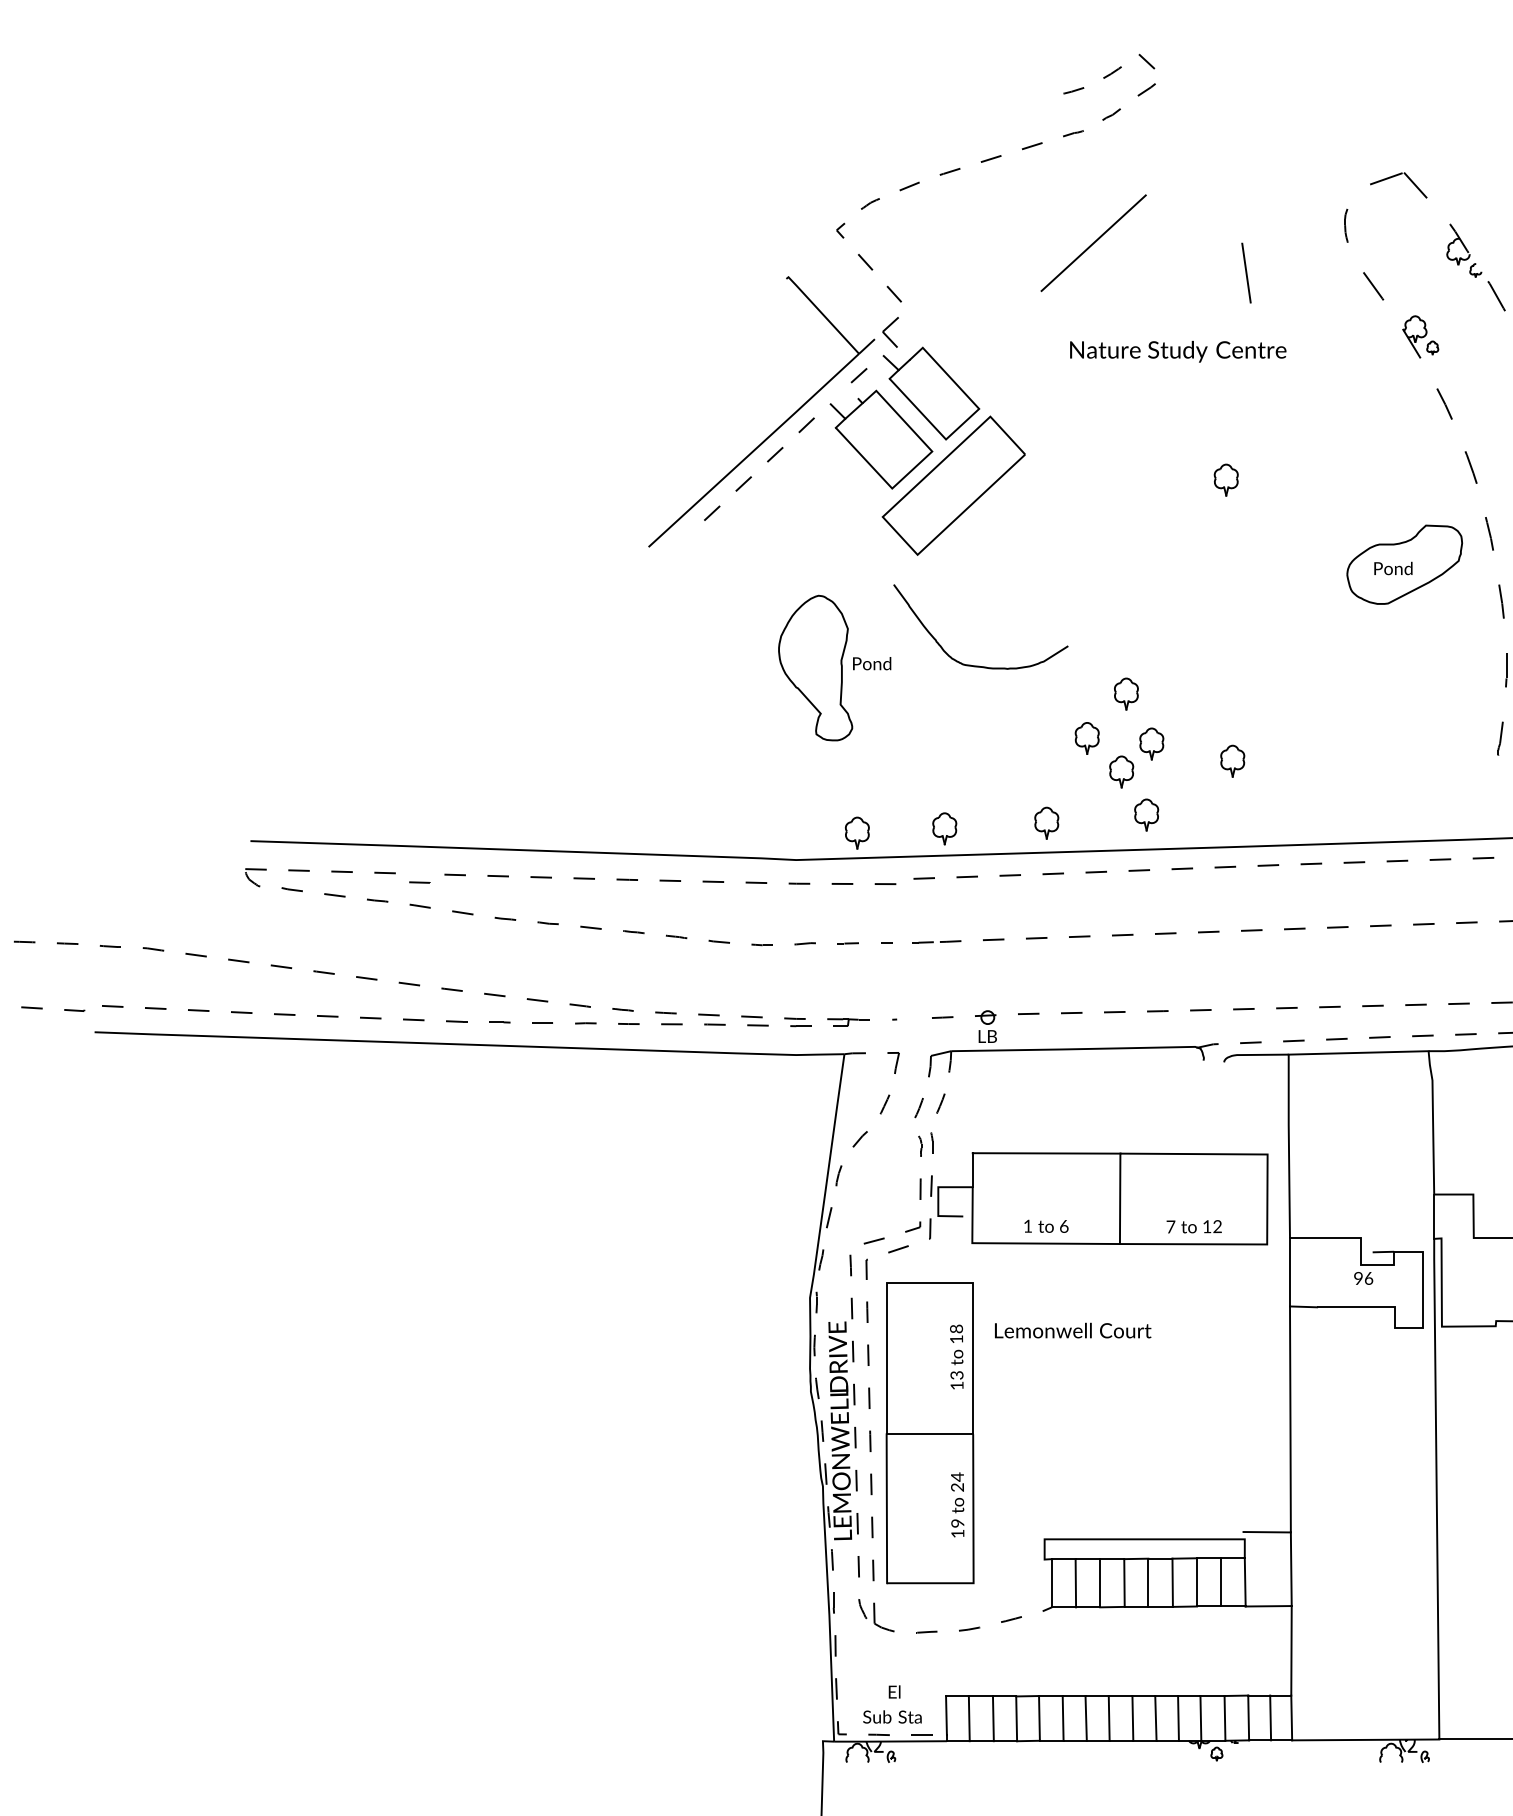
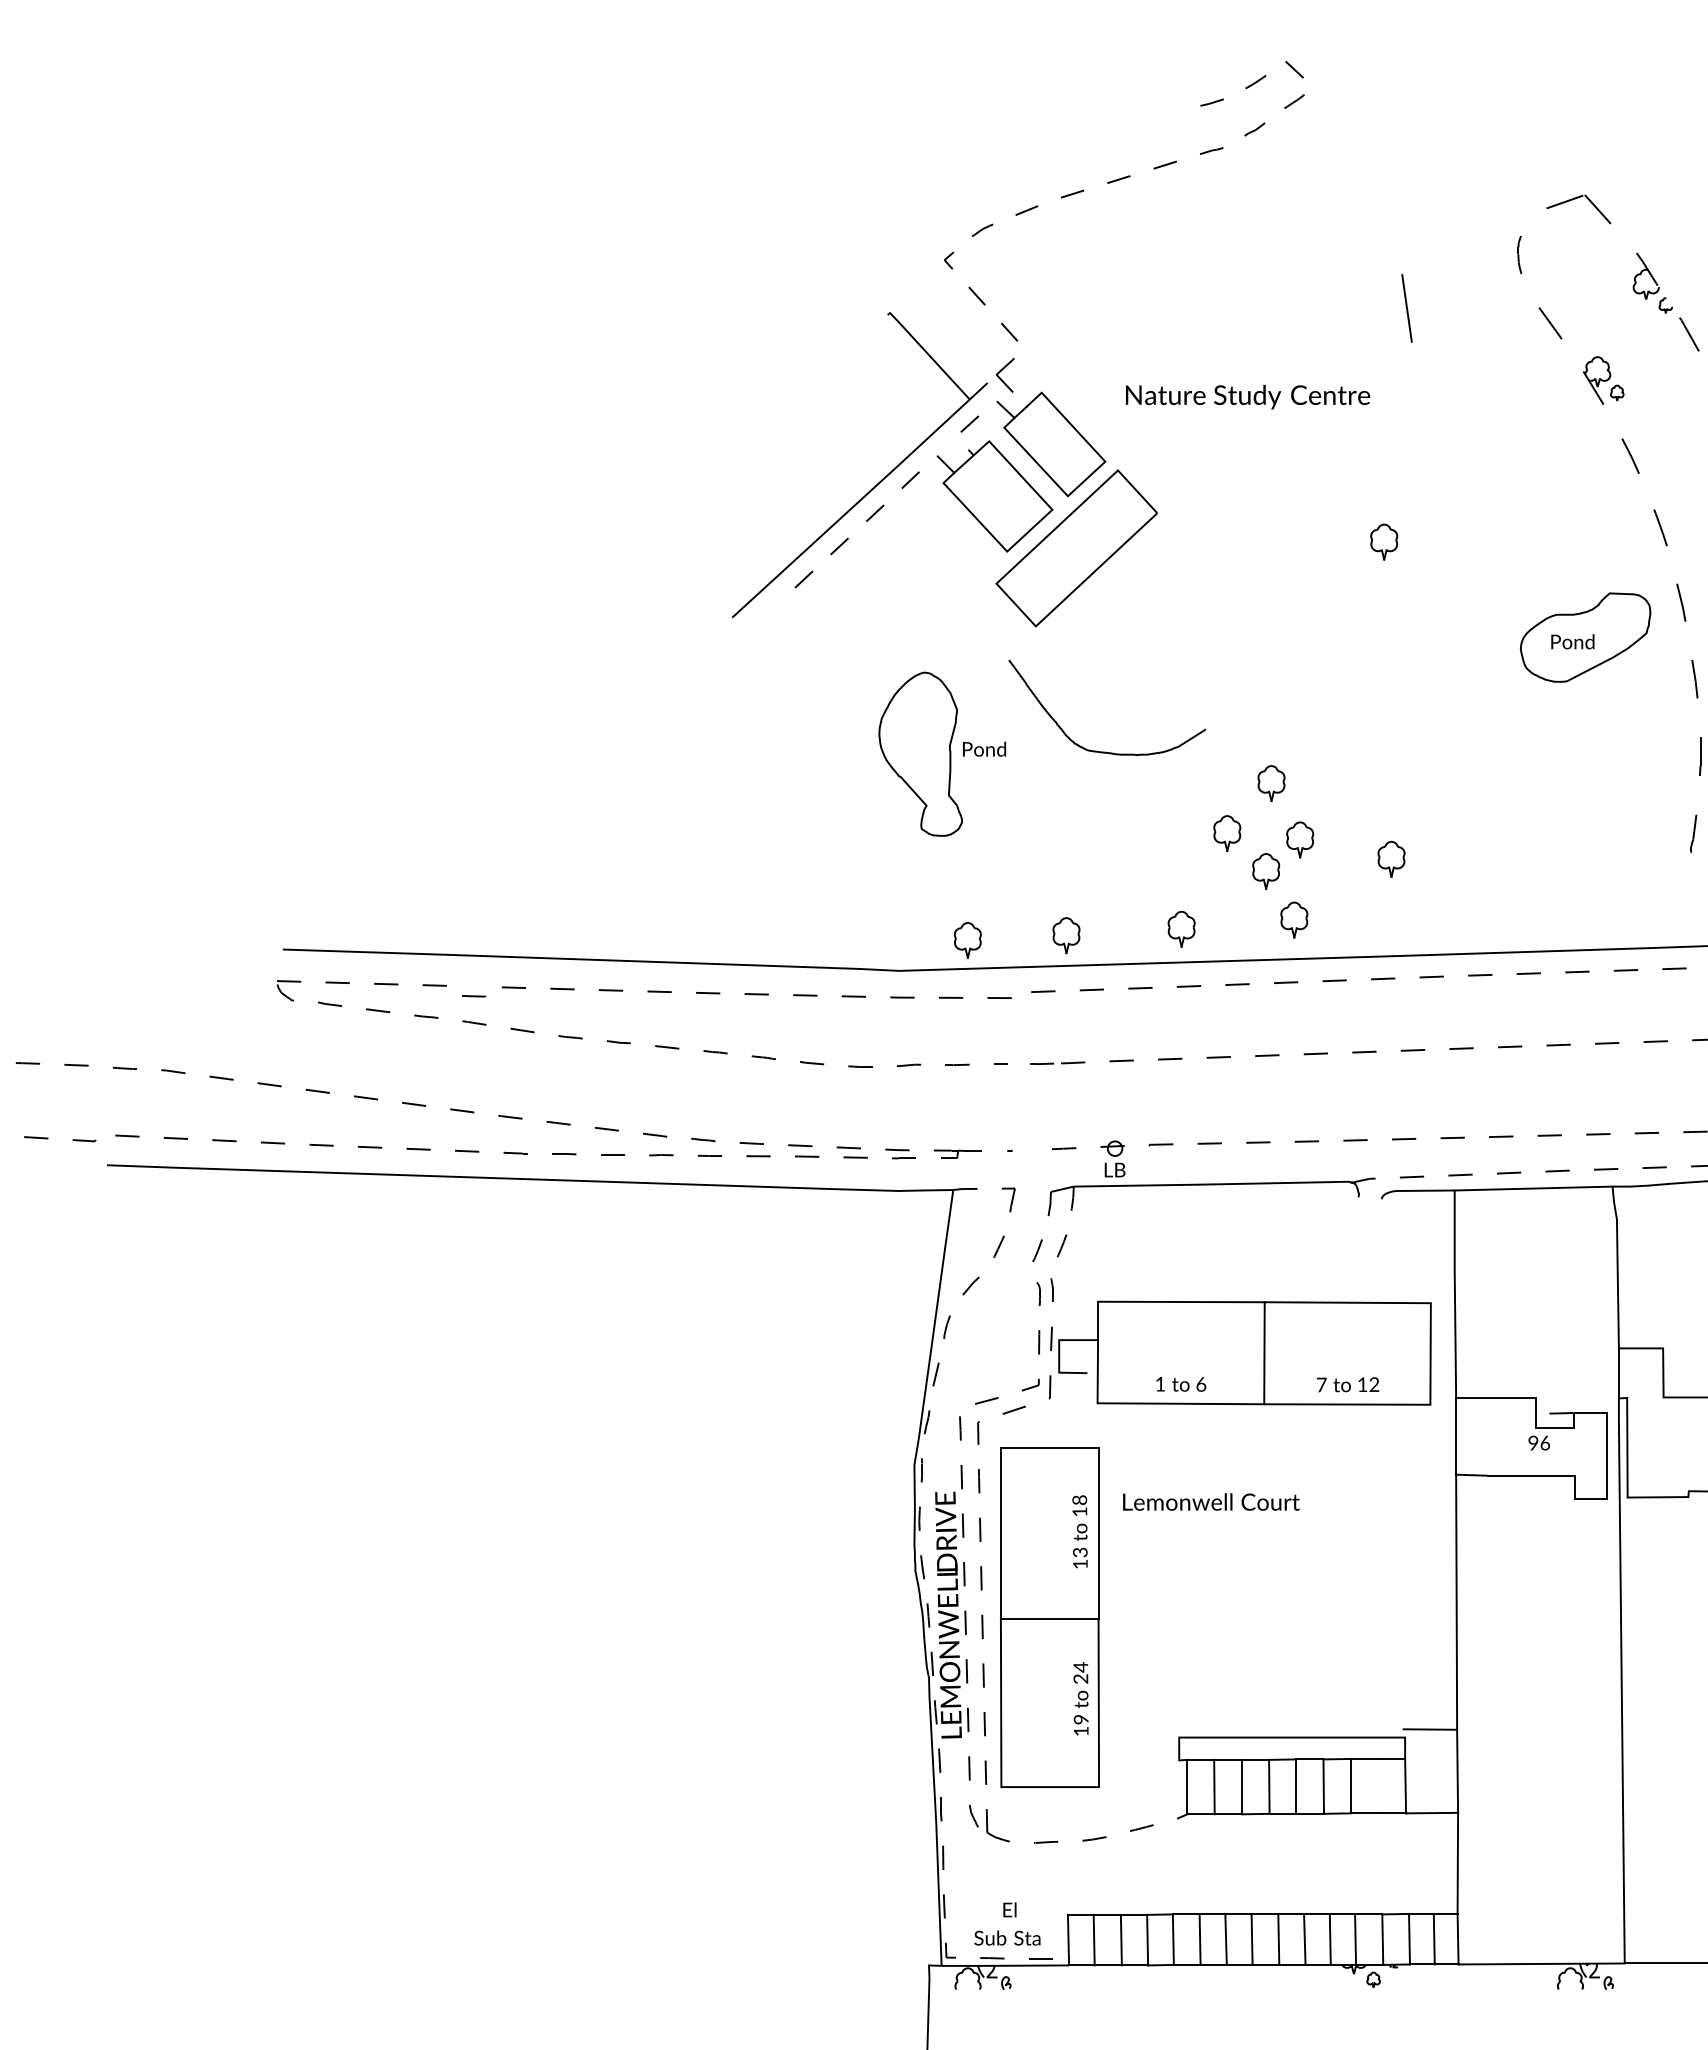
line: (1093, 243) -> (1234, 274), removed
text: (1178, 352) -> (1248, 397), moved
line: (1221, 1581) -> (1378, 1785), removed

